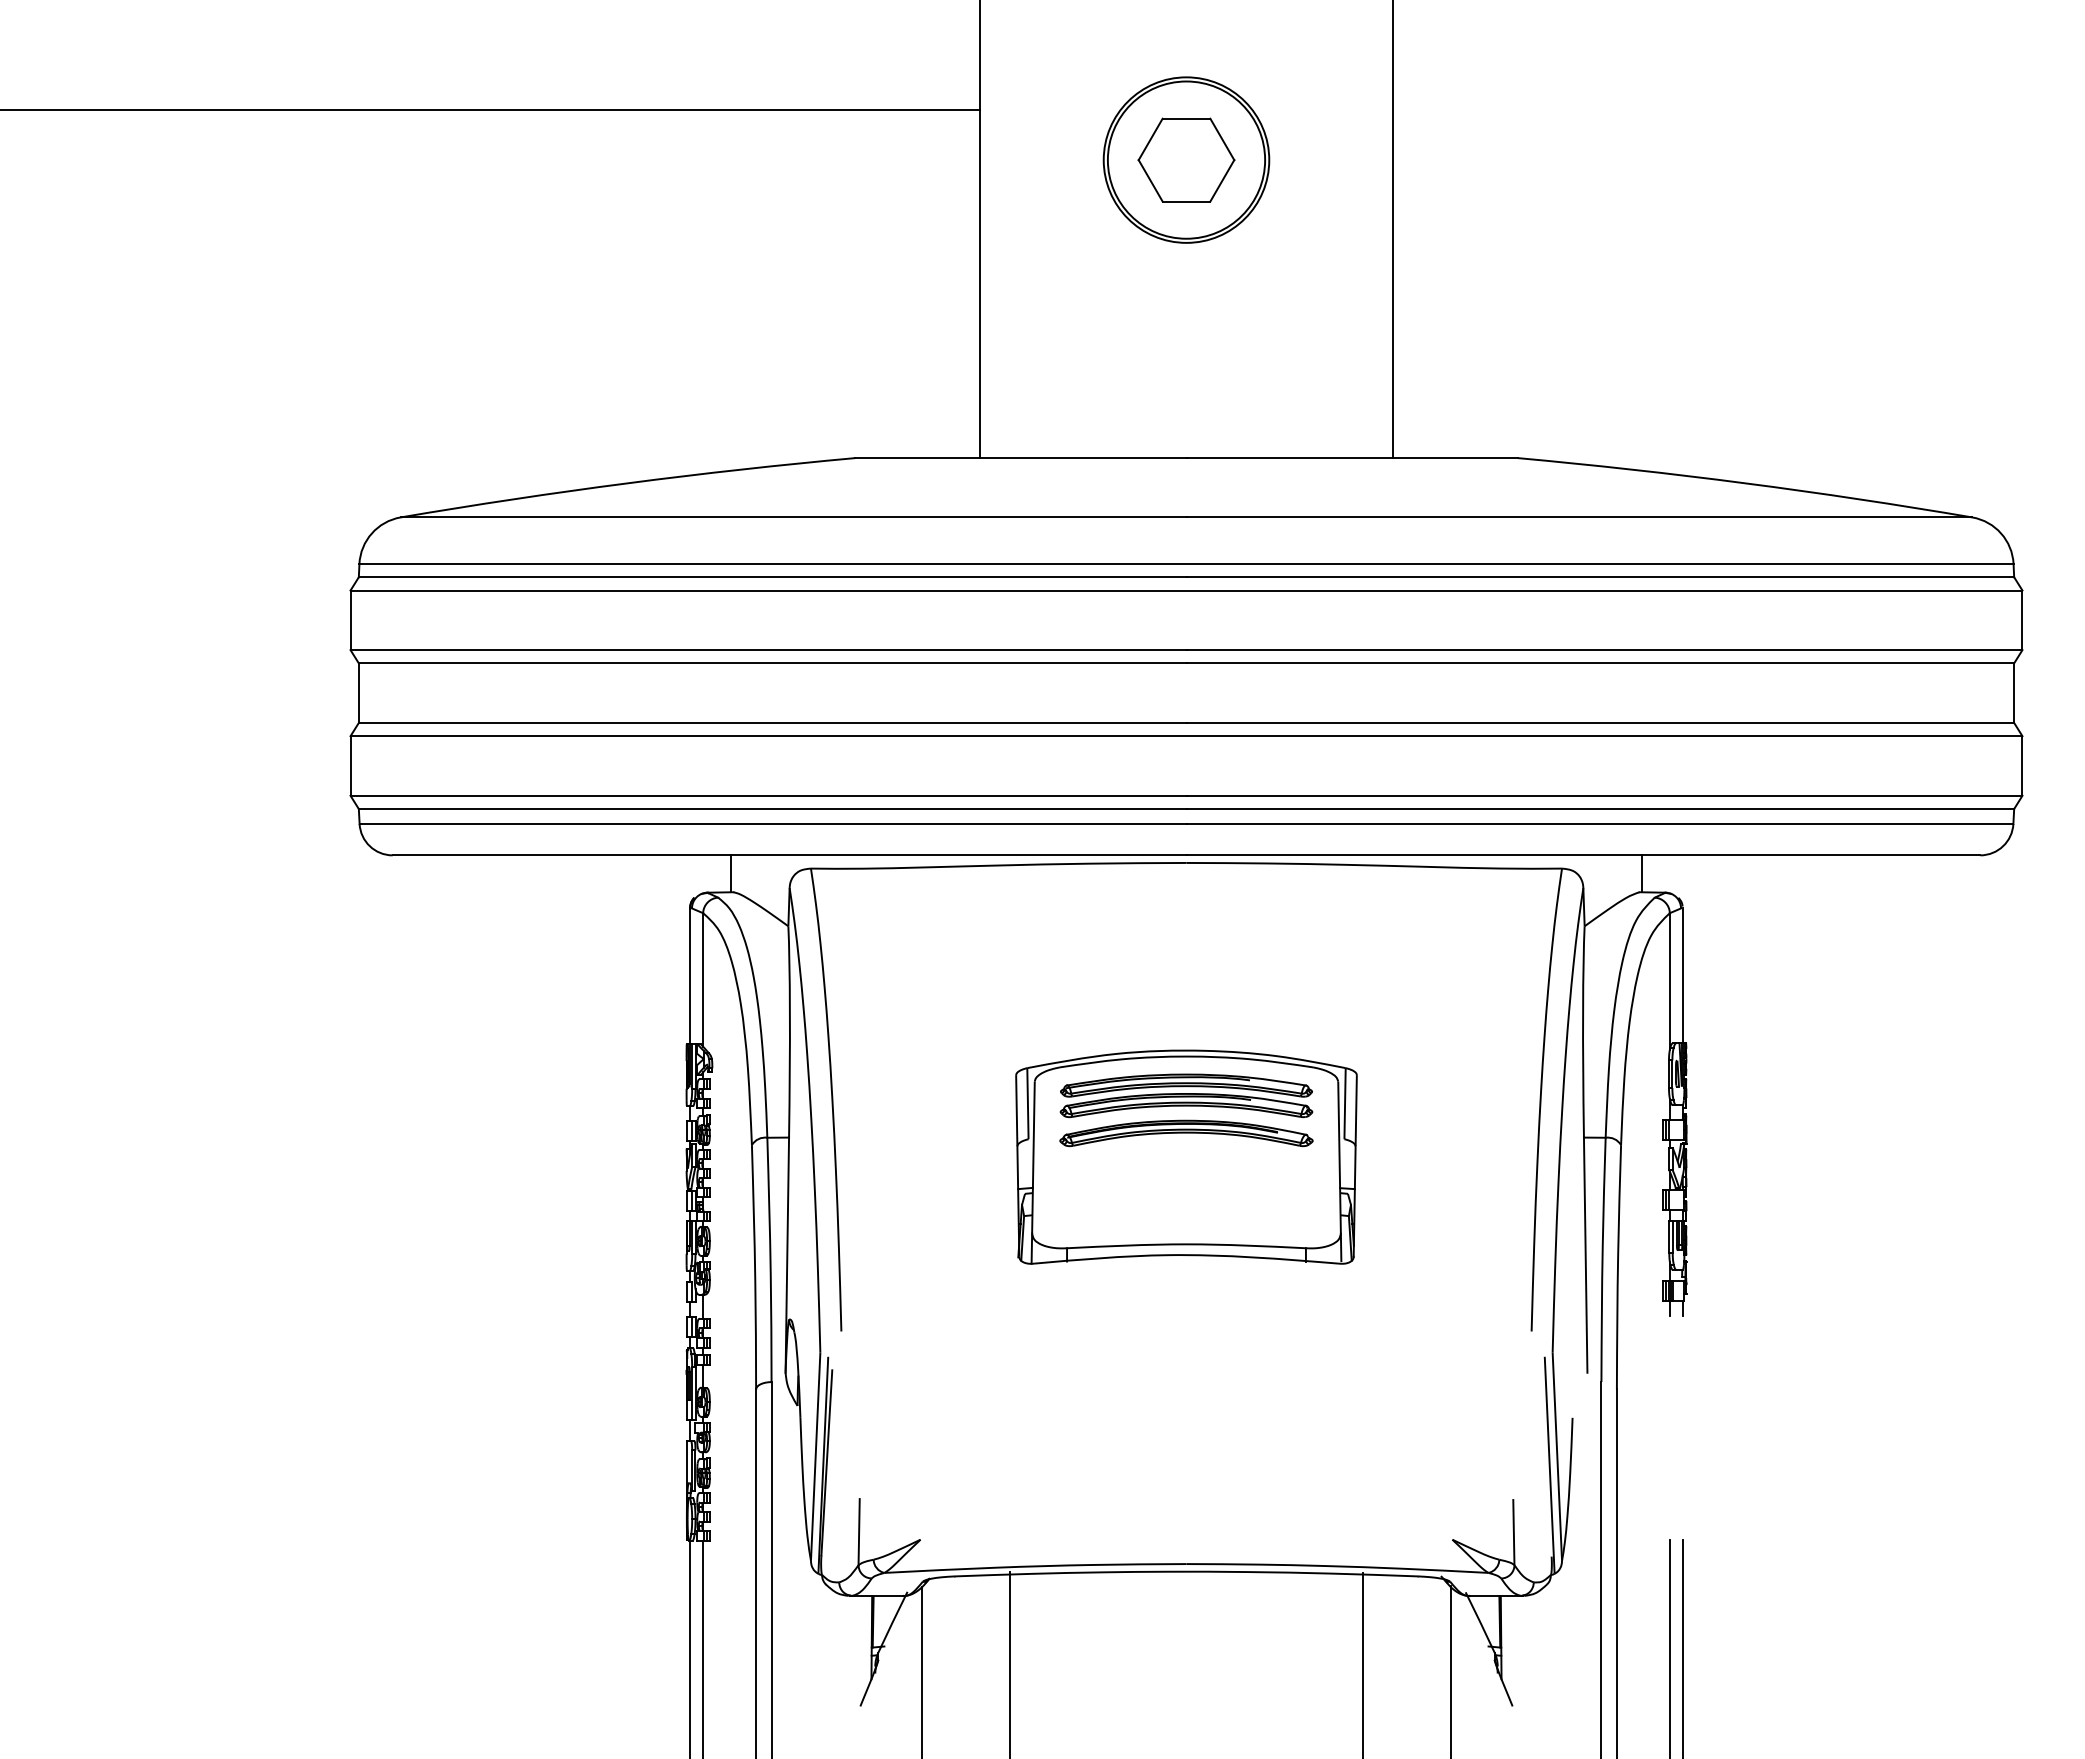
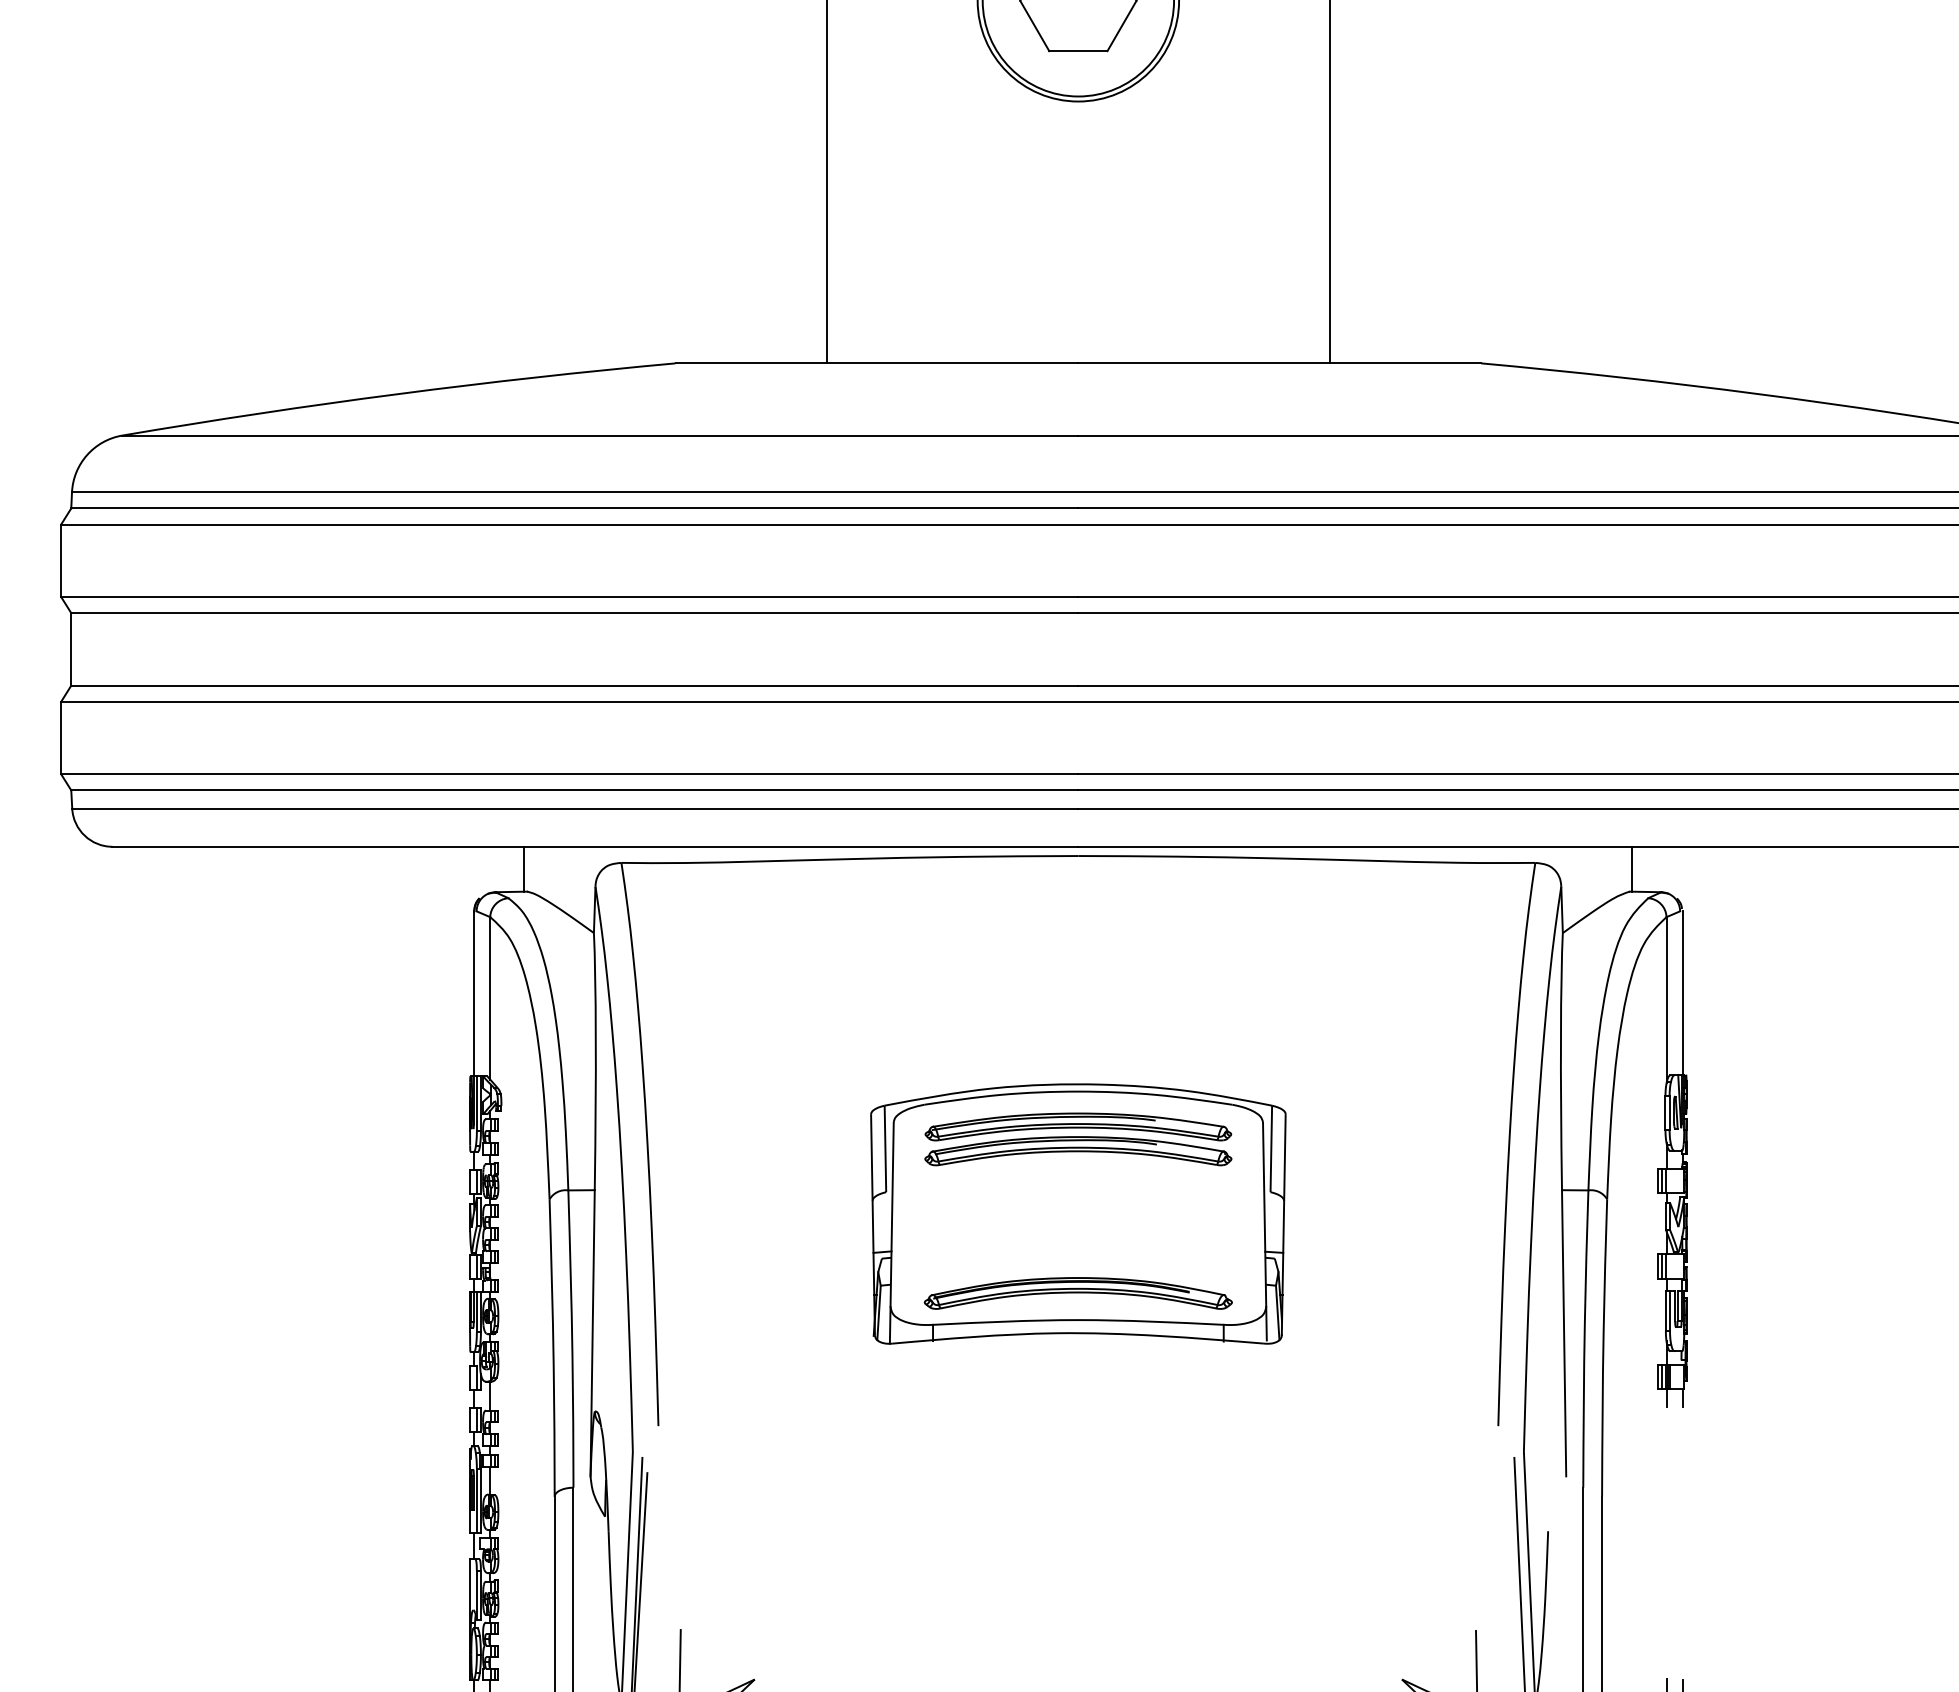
part: (1186, 1133) -> (1078, 1293), moved

